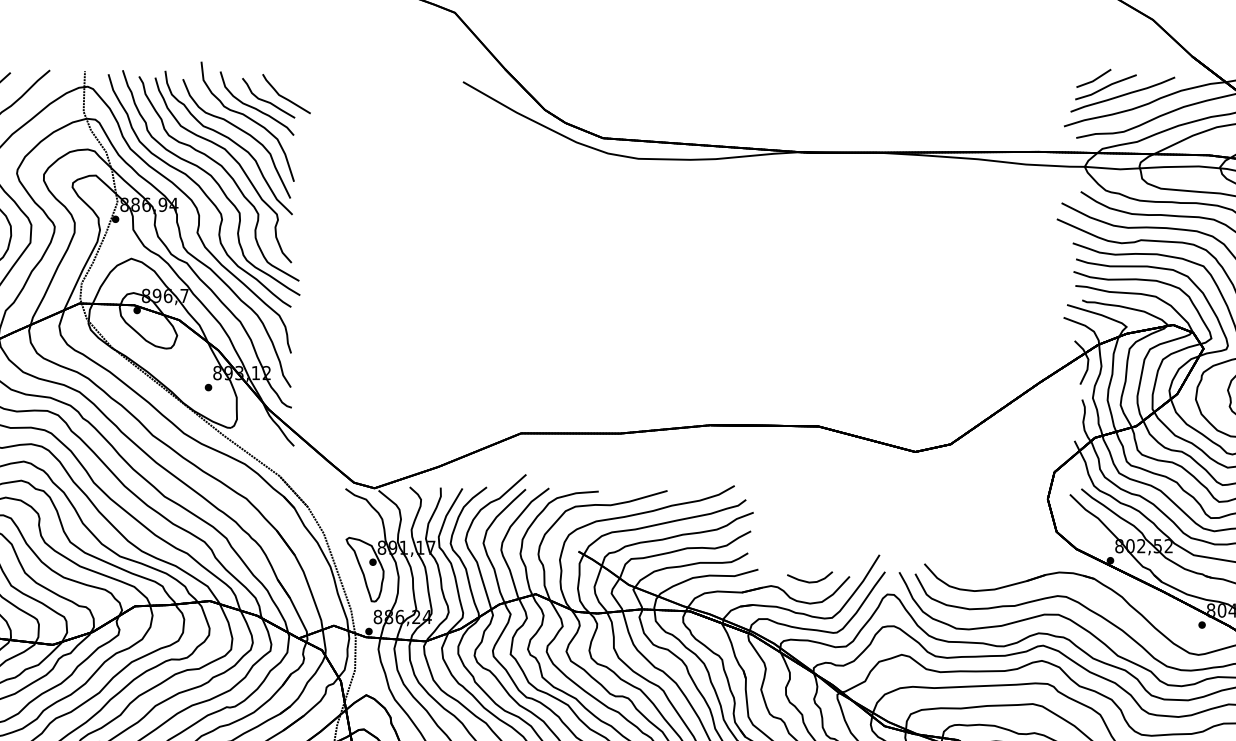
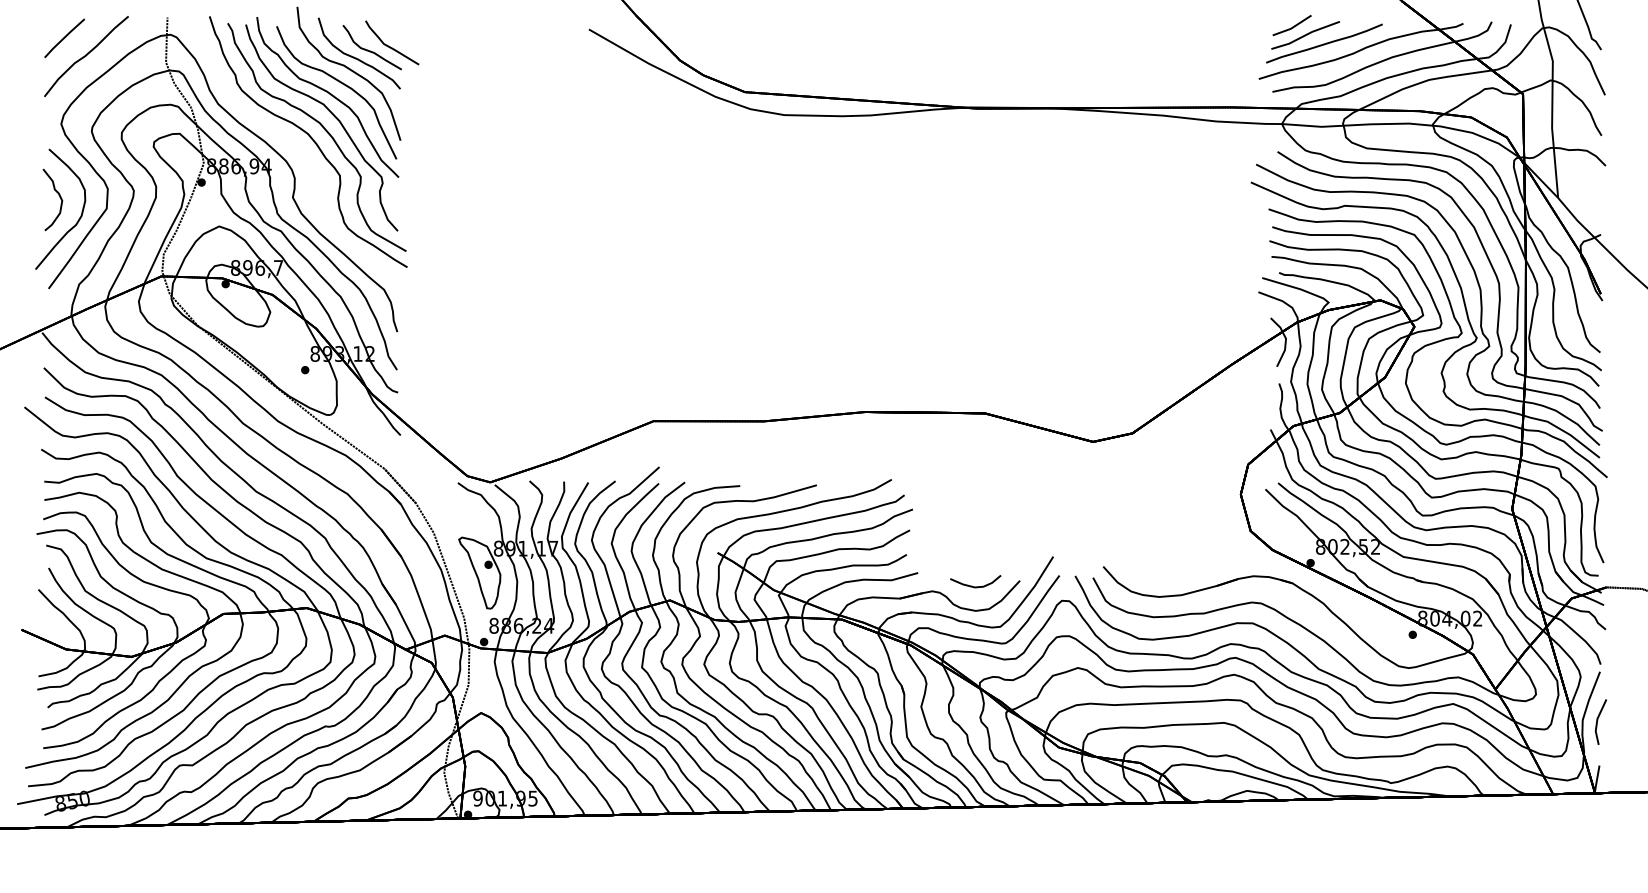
curve: (200, 189) -> (296, 149), removed

